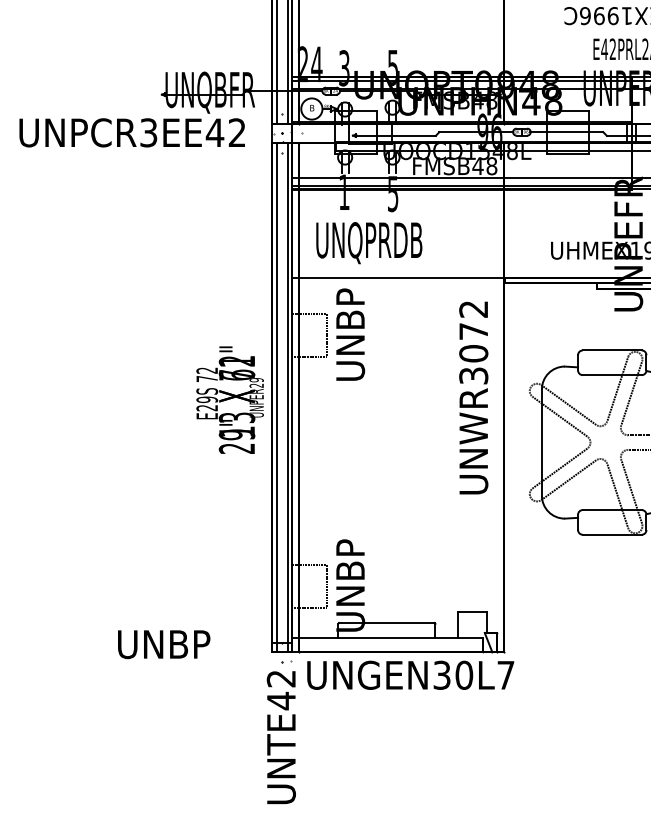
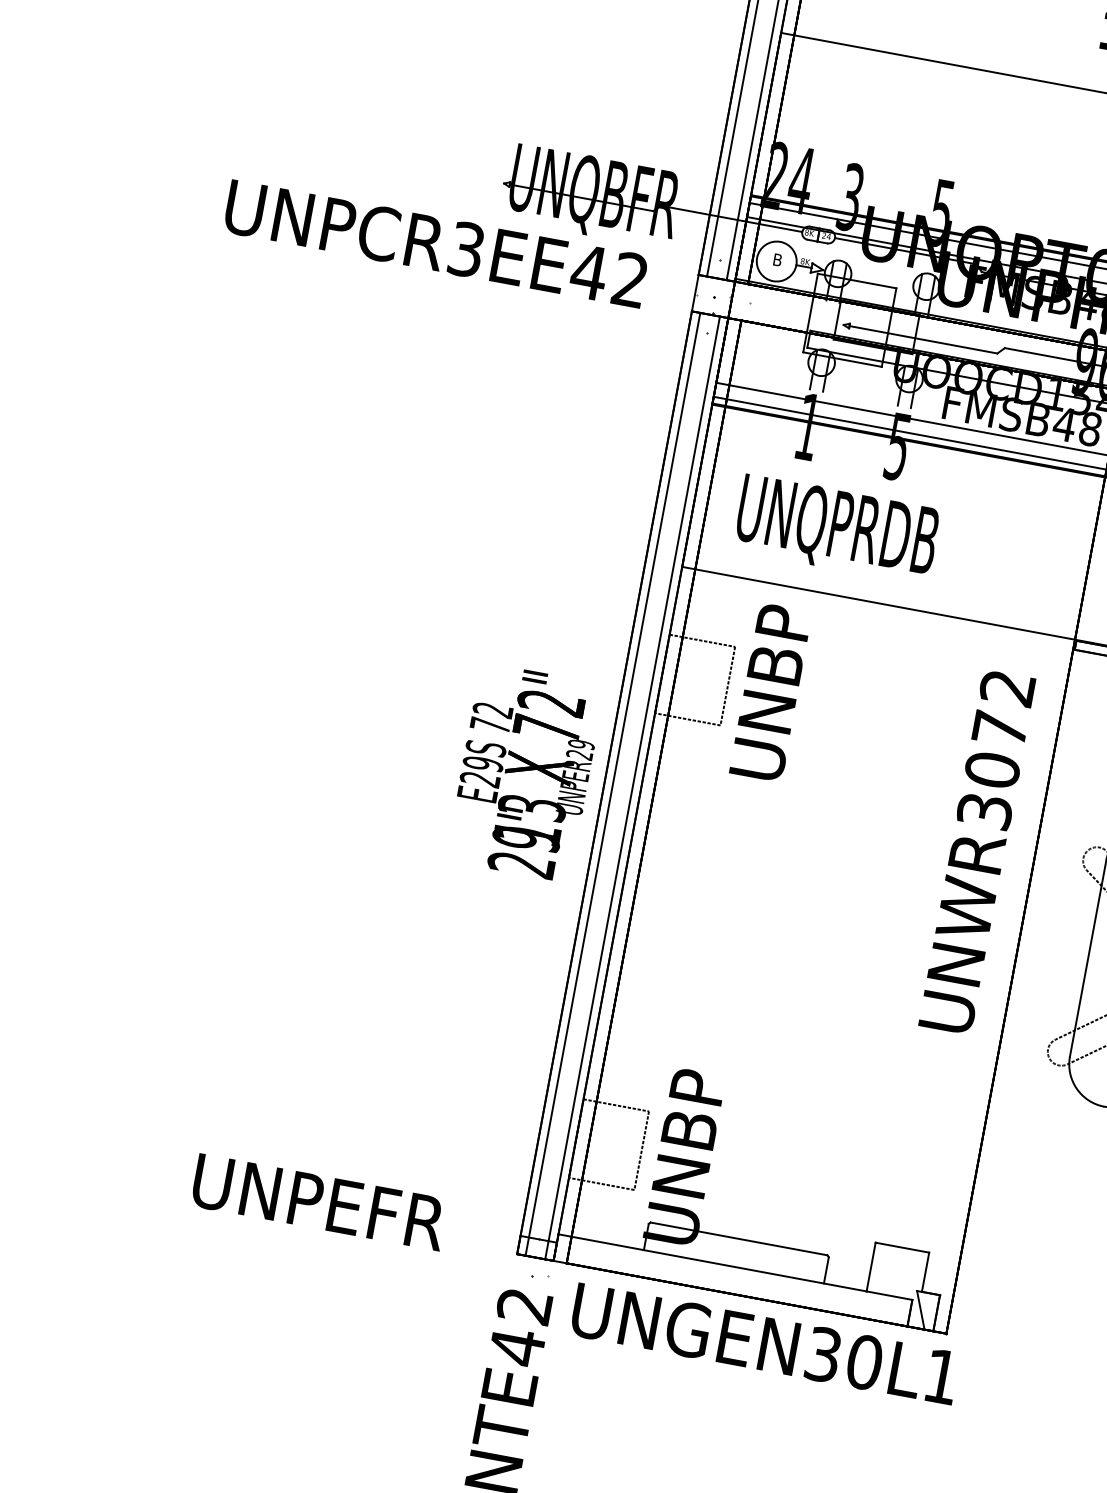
text: (236, 368) -> (548, 716), 61 -> 72
text: (163, 644) -> (318, 1202), UNBP -> UNPEFR
text: (505, 675) -> (940, 1376), UNGEN30L7 -> UNGEN30L1

